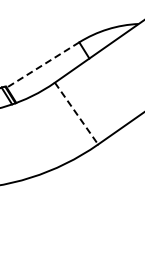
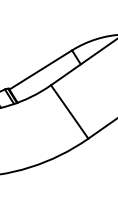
line: (43, 65) -> (41, 70), dashed -> solid
line: (76, 113) -> (69, 111), dashed -> solid

